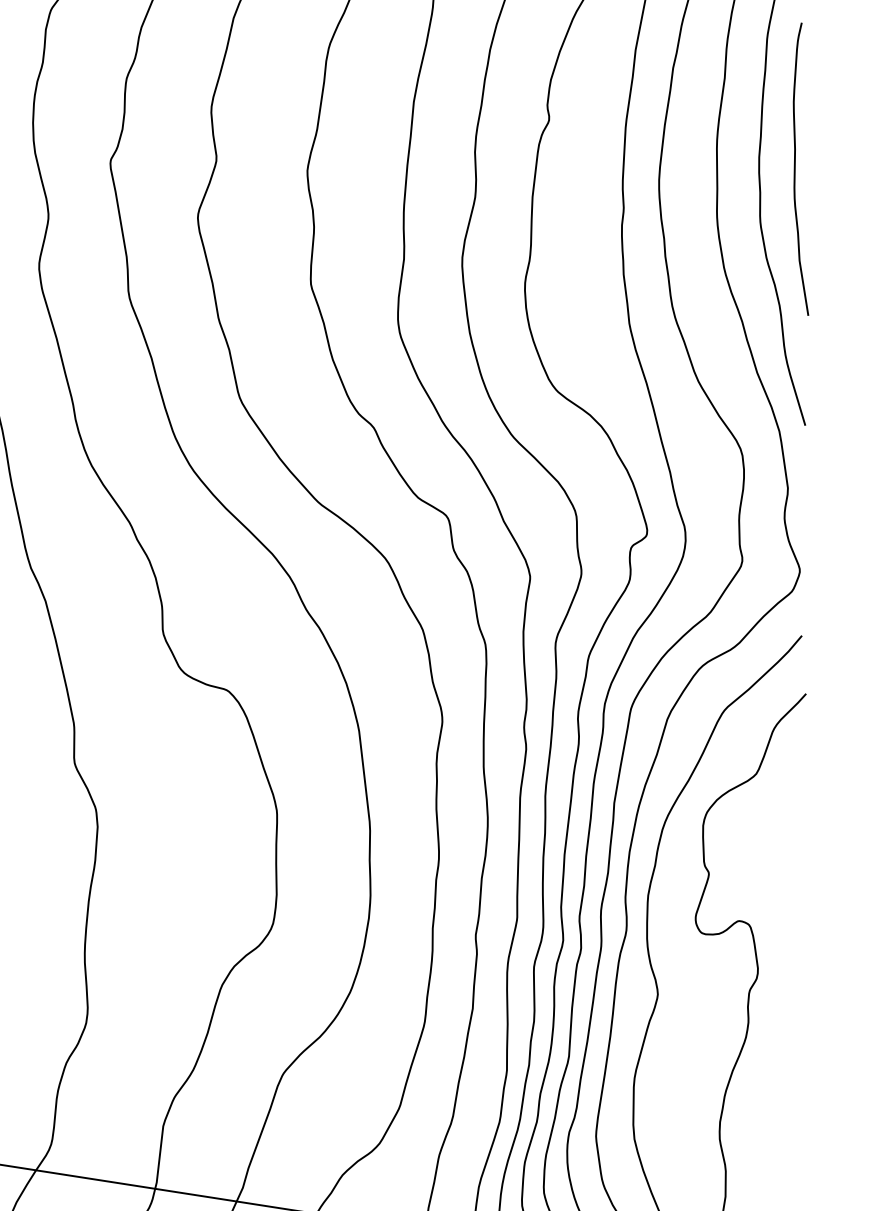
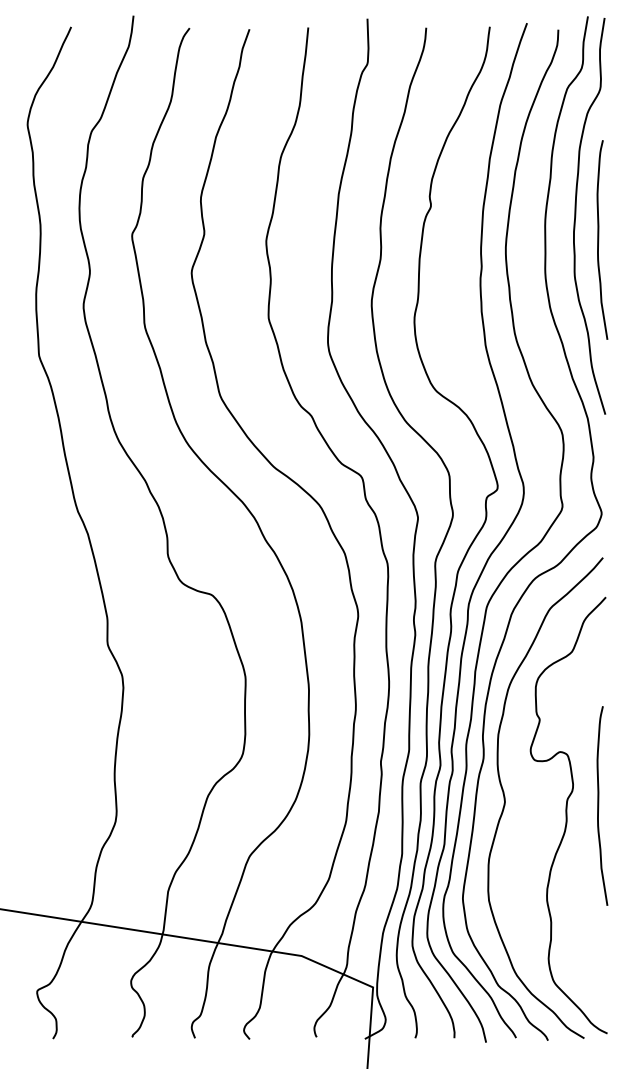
curve: (796, 999) -> (599, 805), added

